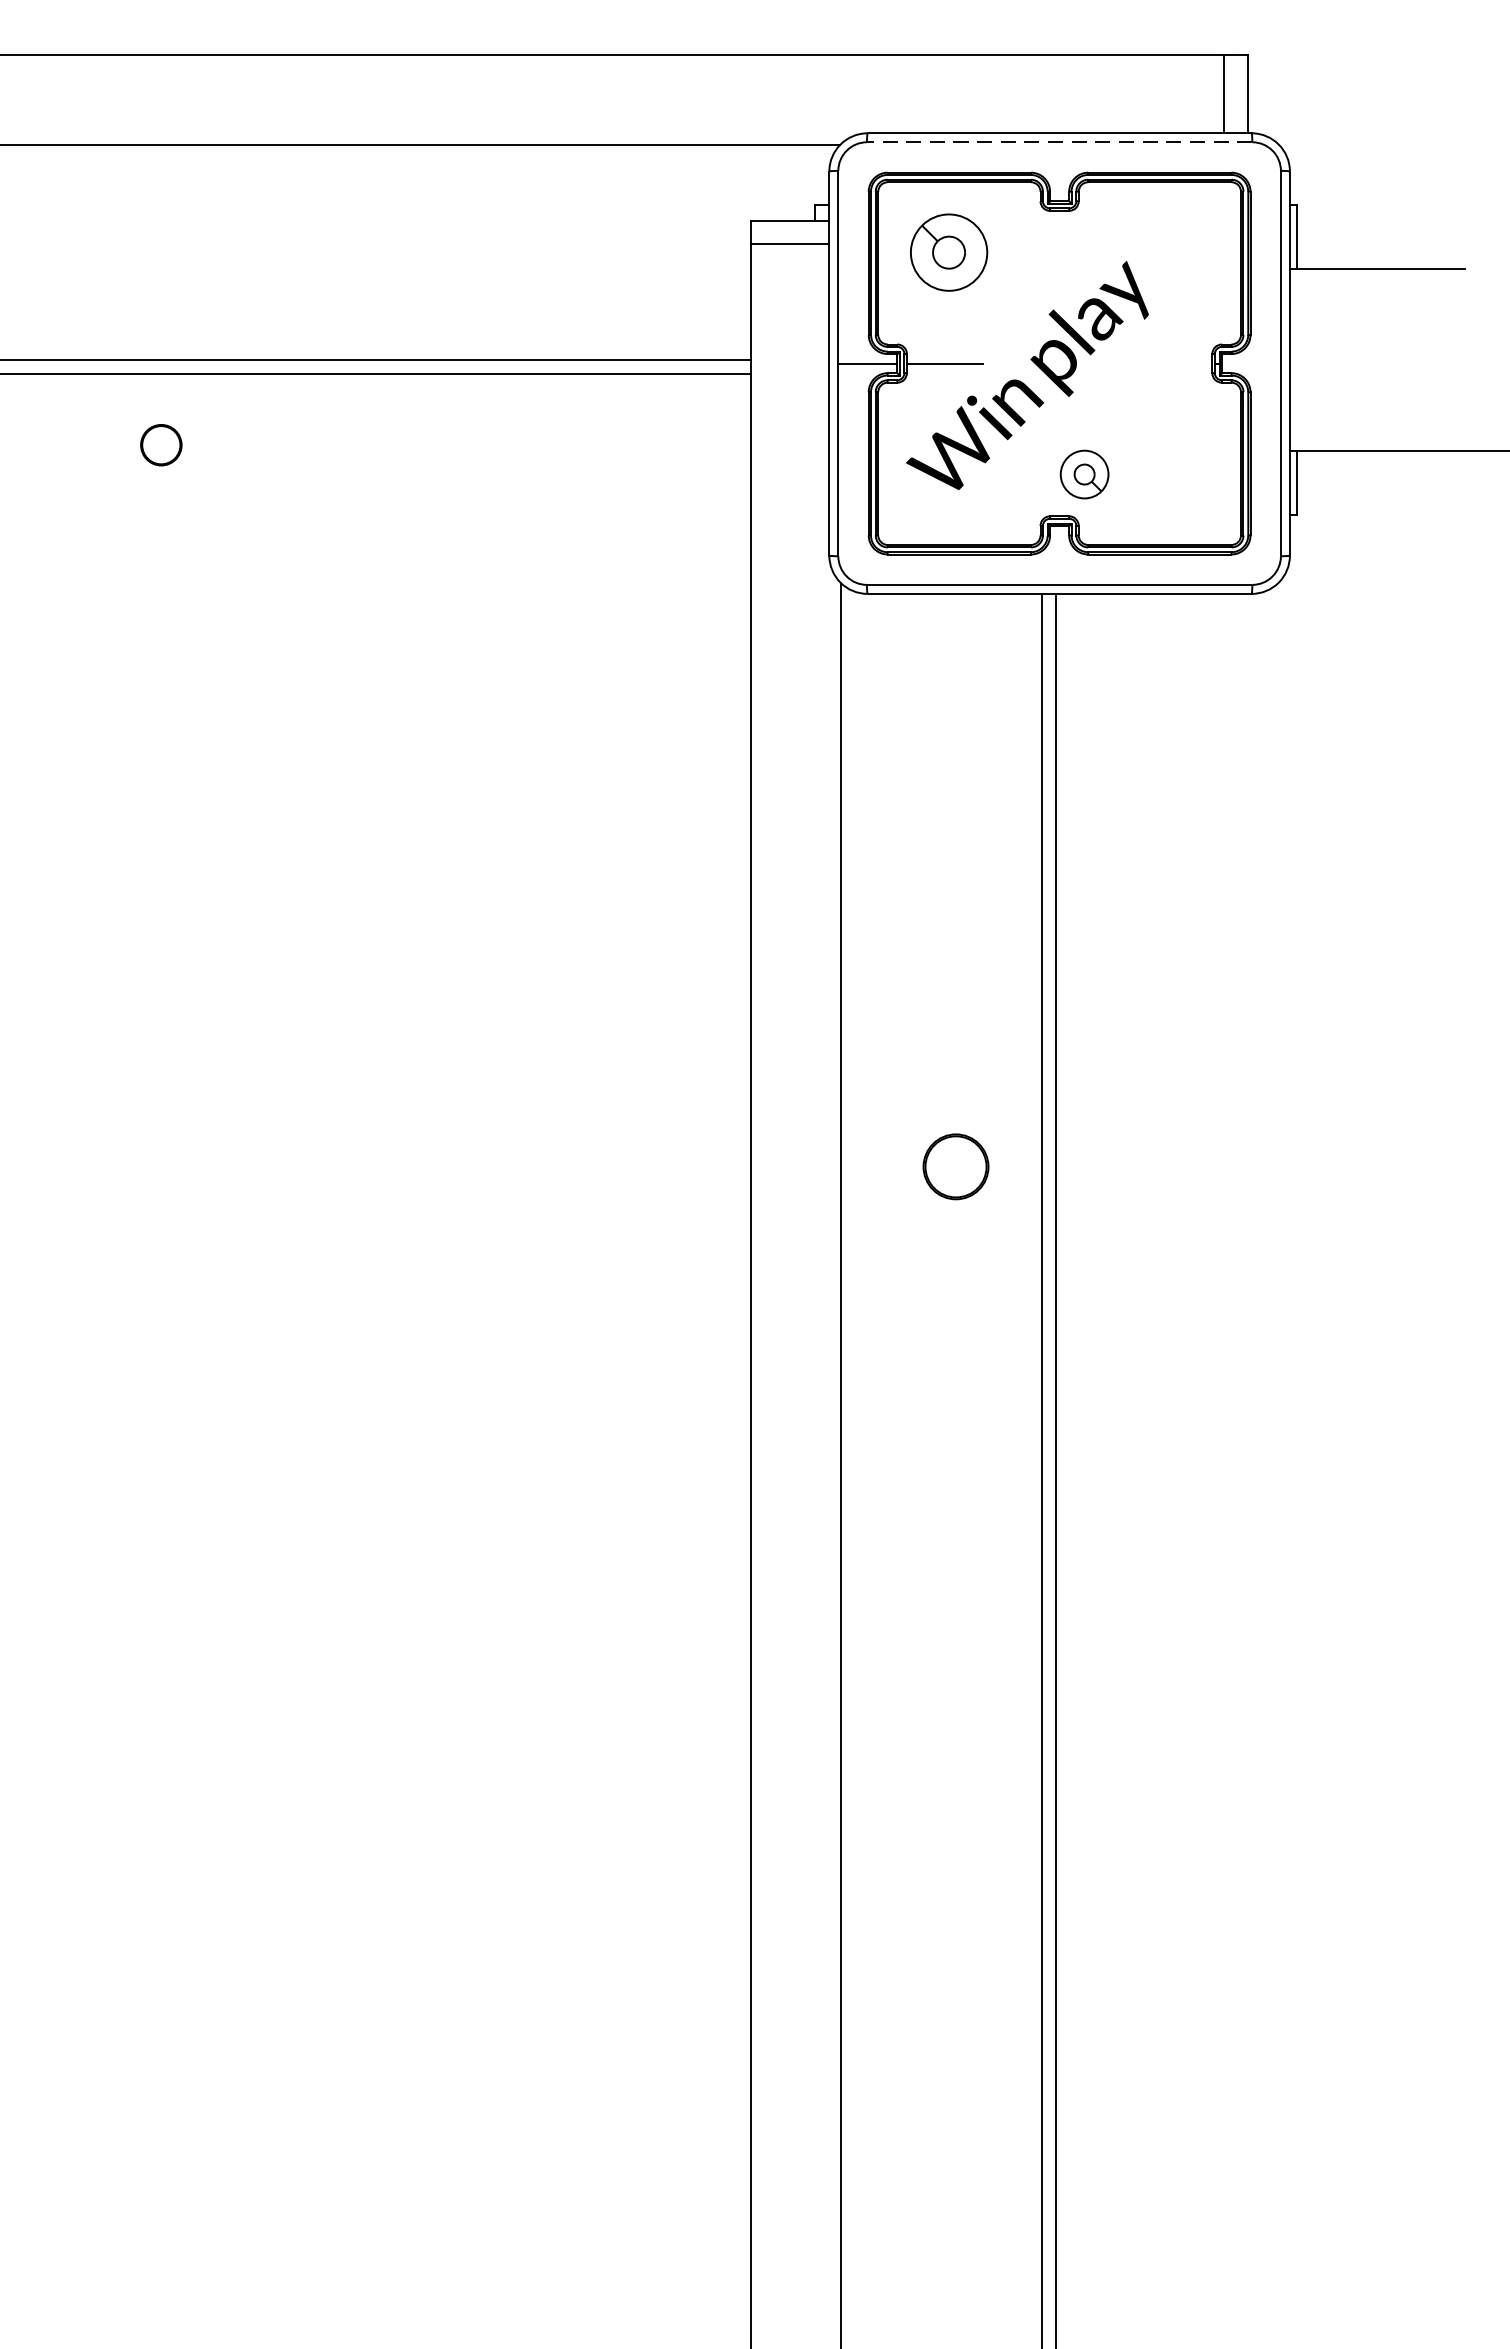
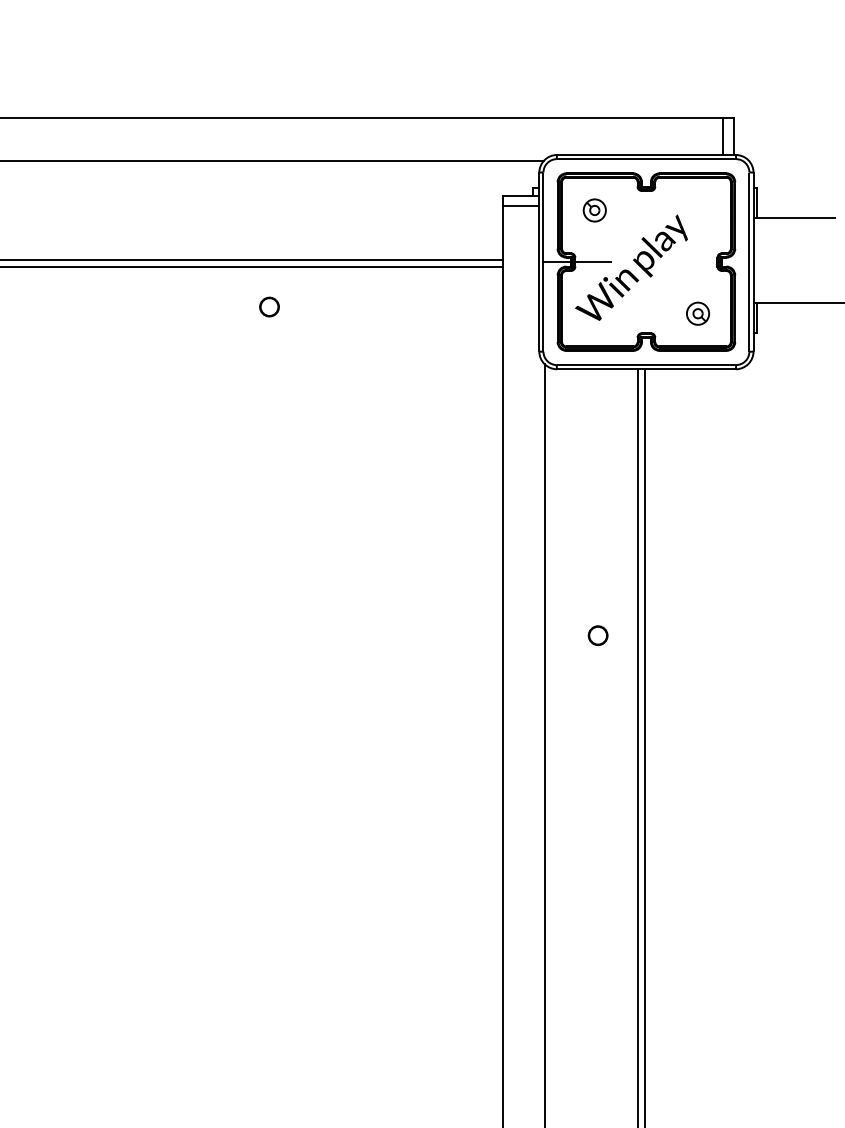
line: (1059, 142) -> (646, 159), dashed -> solid
part: (947, 252) -> (594, 210), size x0.62
part: (161, 443) -> (269, 306), moved
part: (1083, 474) -> (697, 313), moved
part: (954, 1166) -> (597, 635), size x0.62

